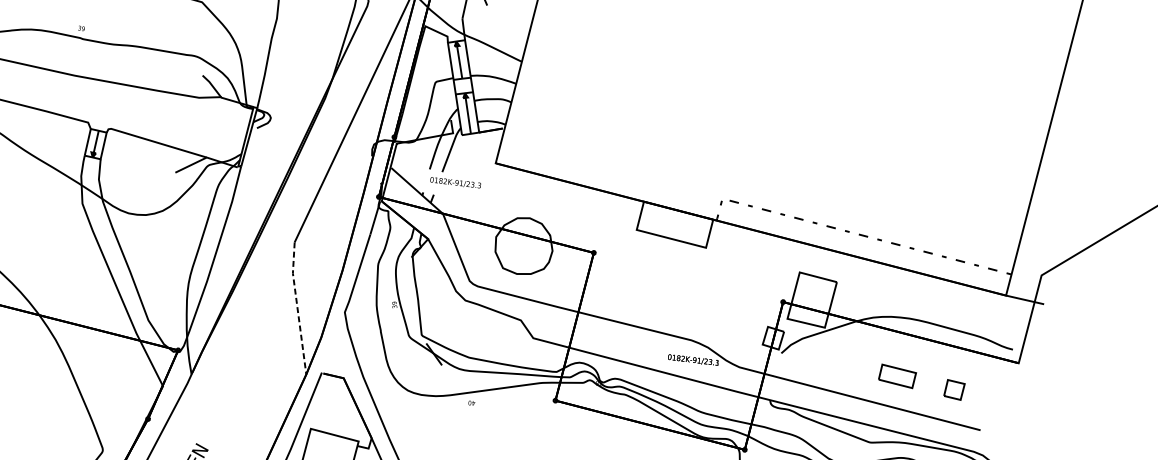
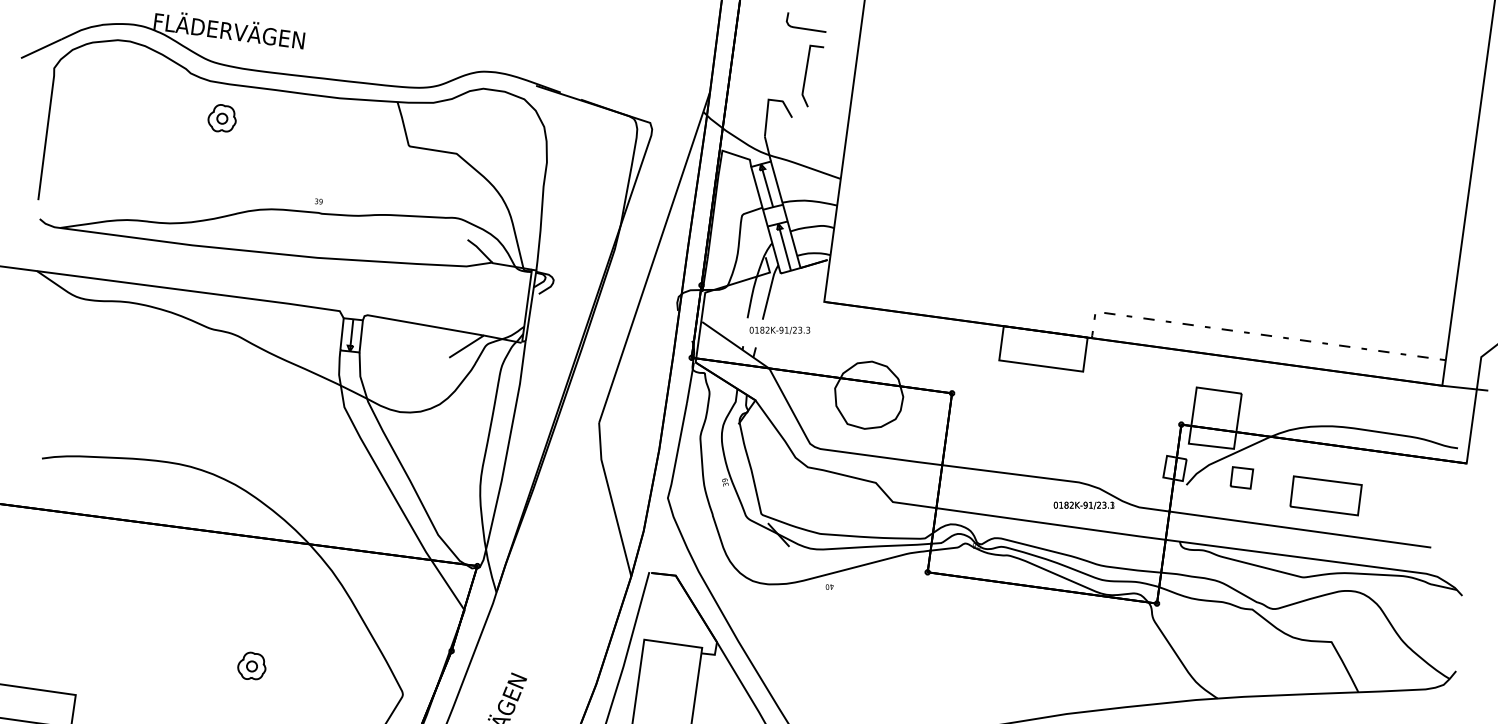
line: (297, 308) -> (611, 500), dashed -> solid
part: (897, 375) -> (1325, 495), size x1.67
part: (954, 389) -> (1241, 477), moved

